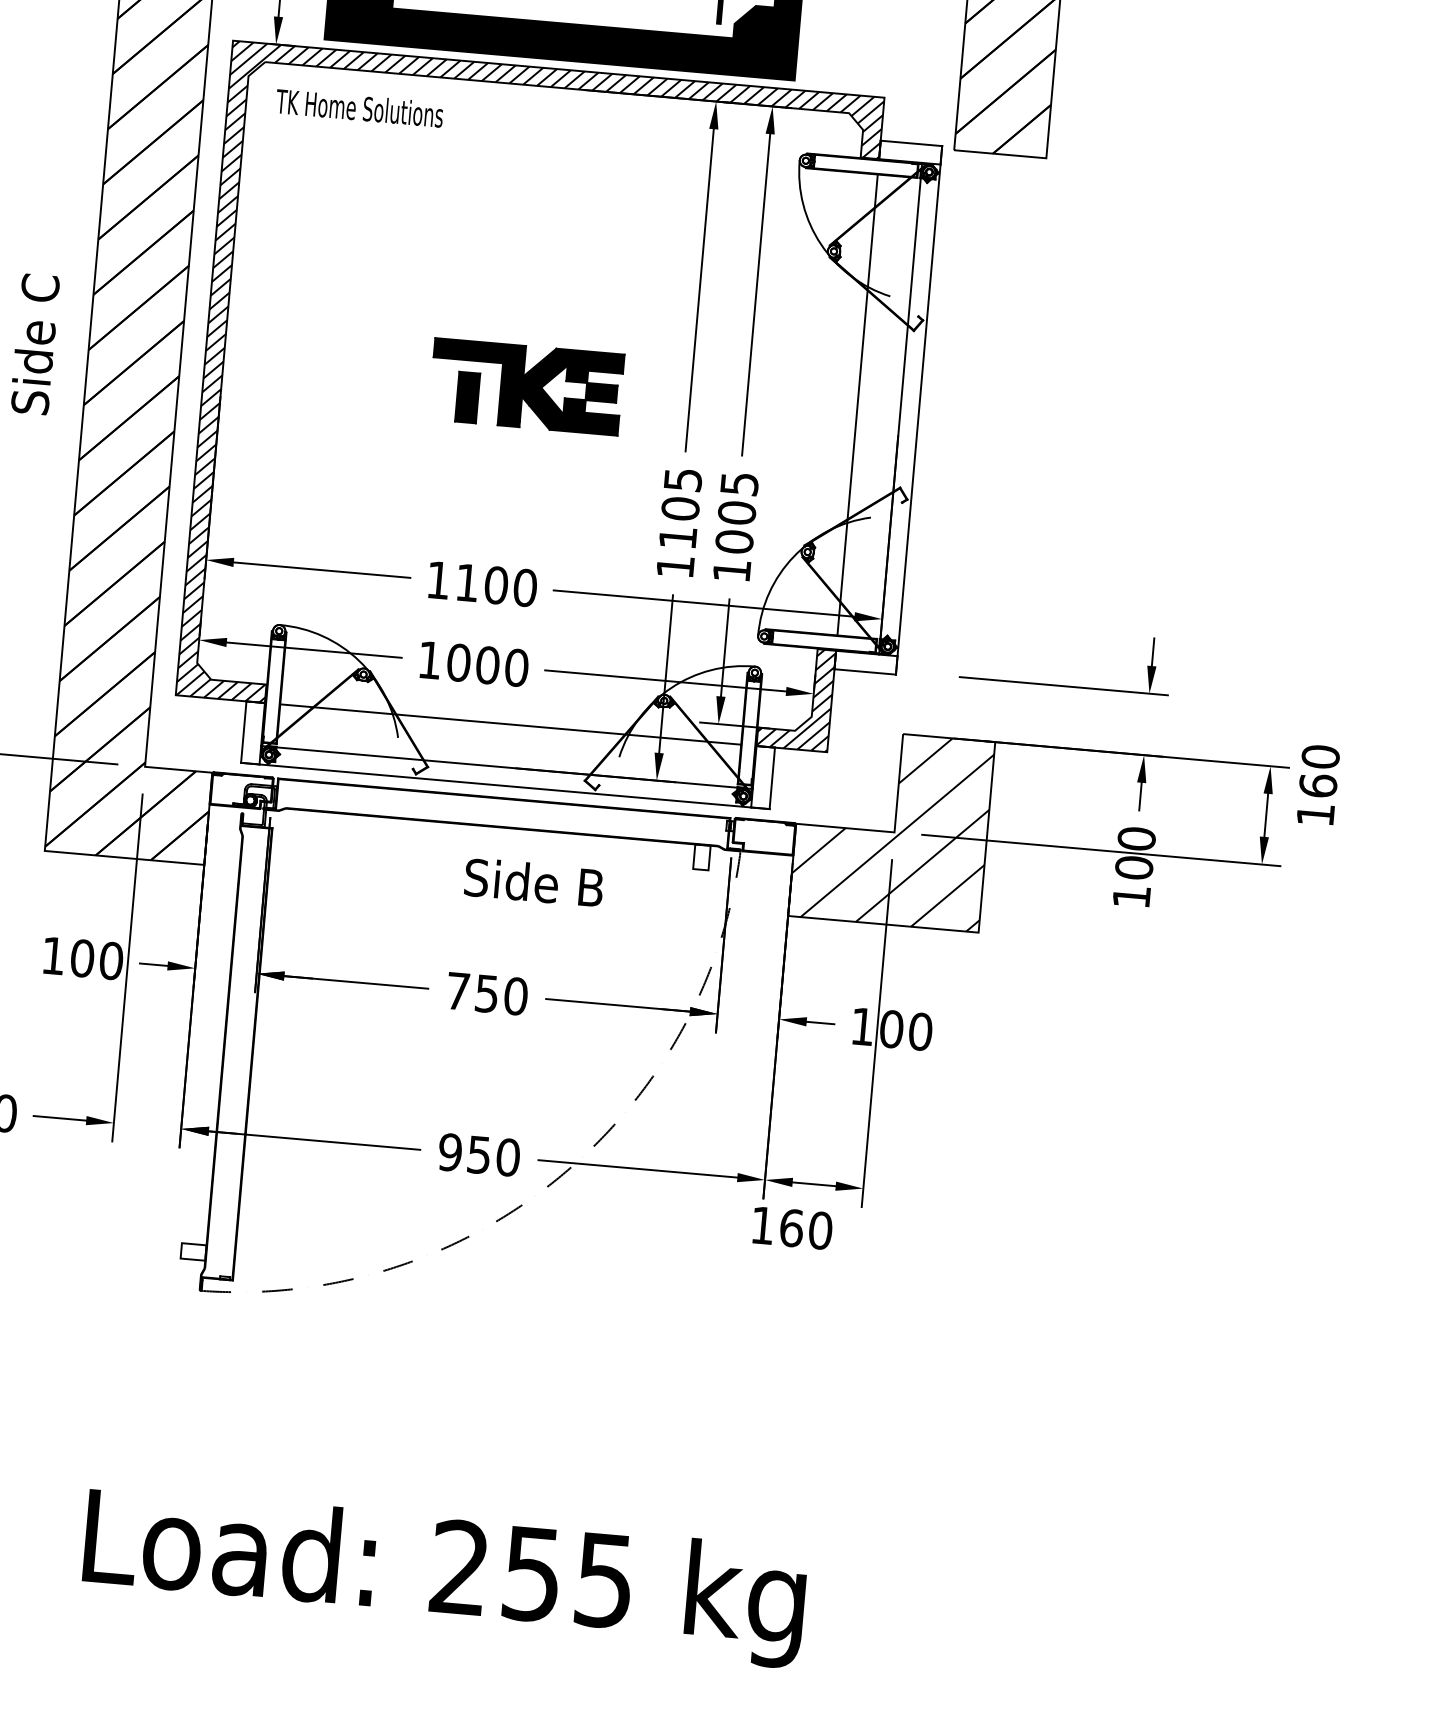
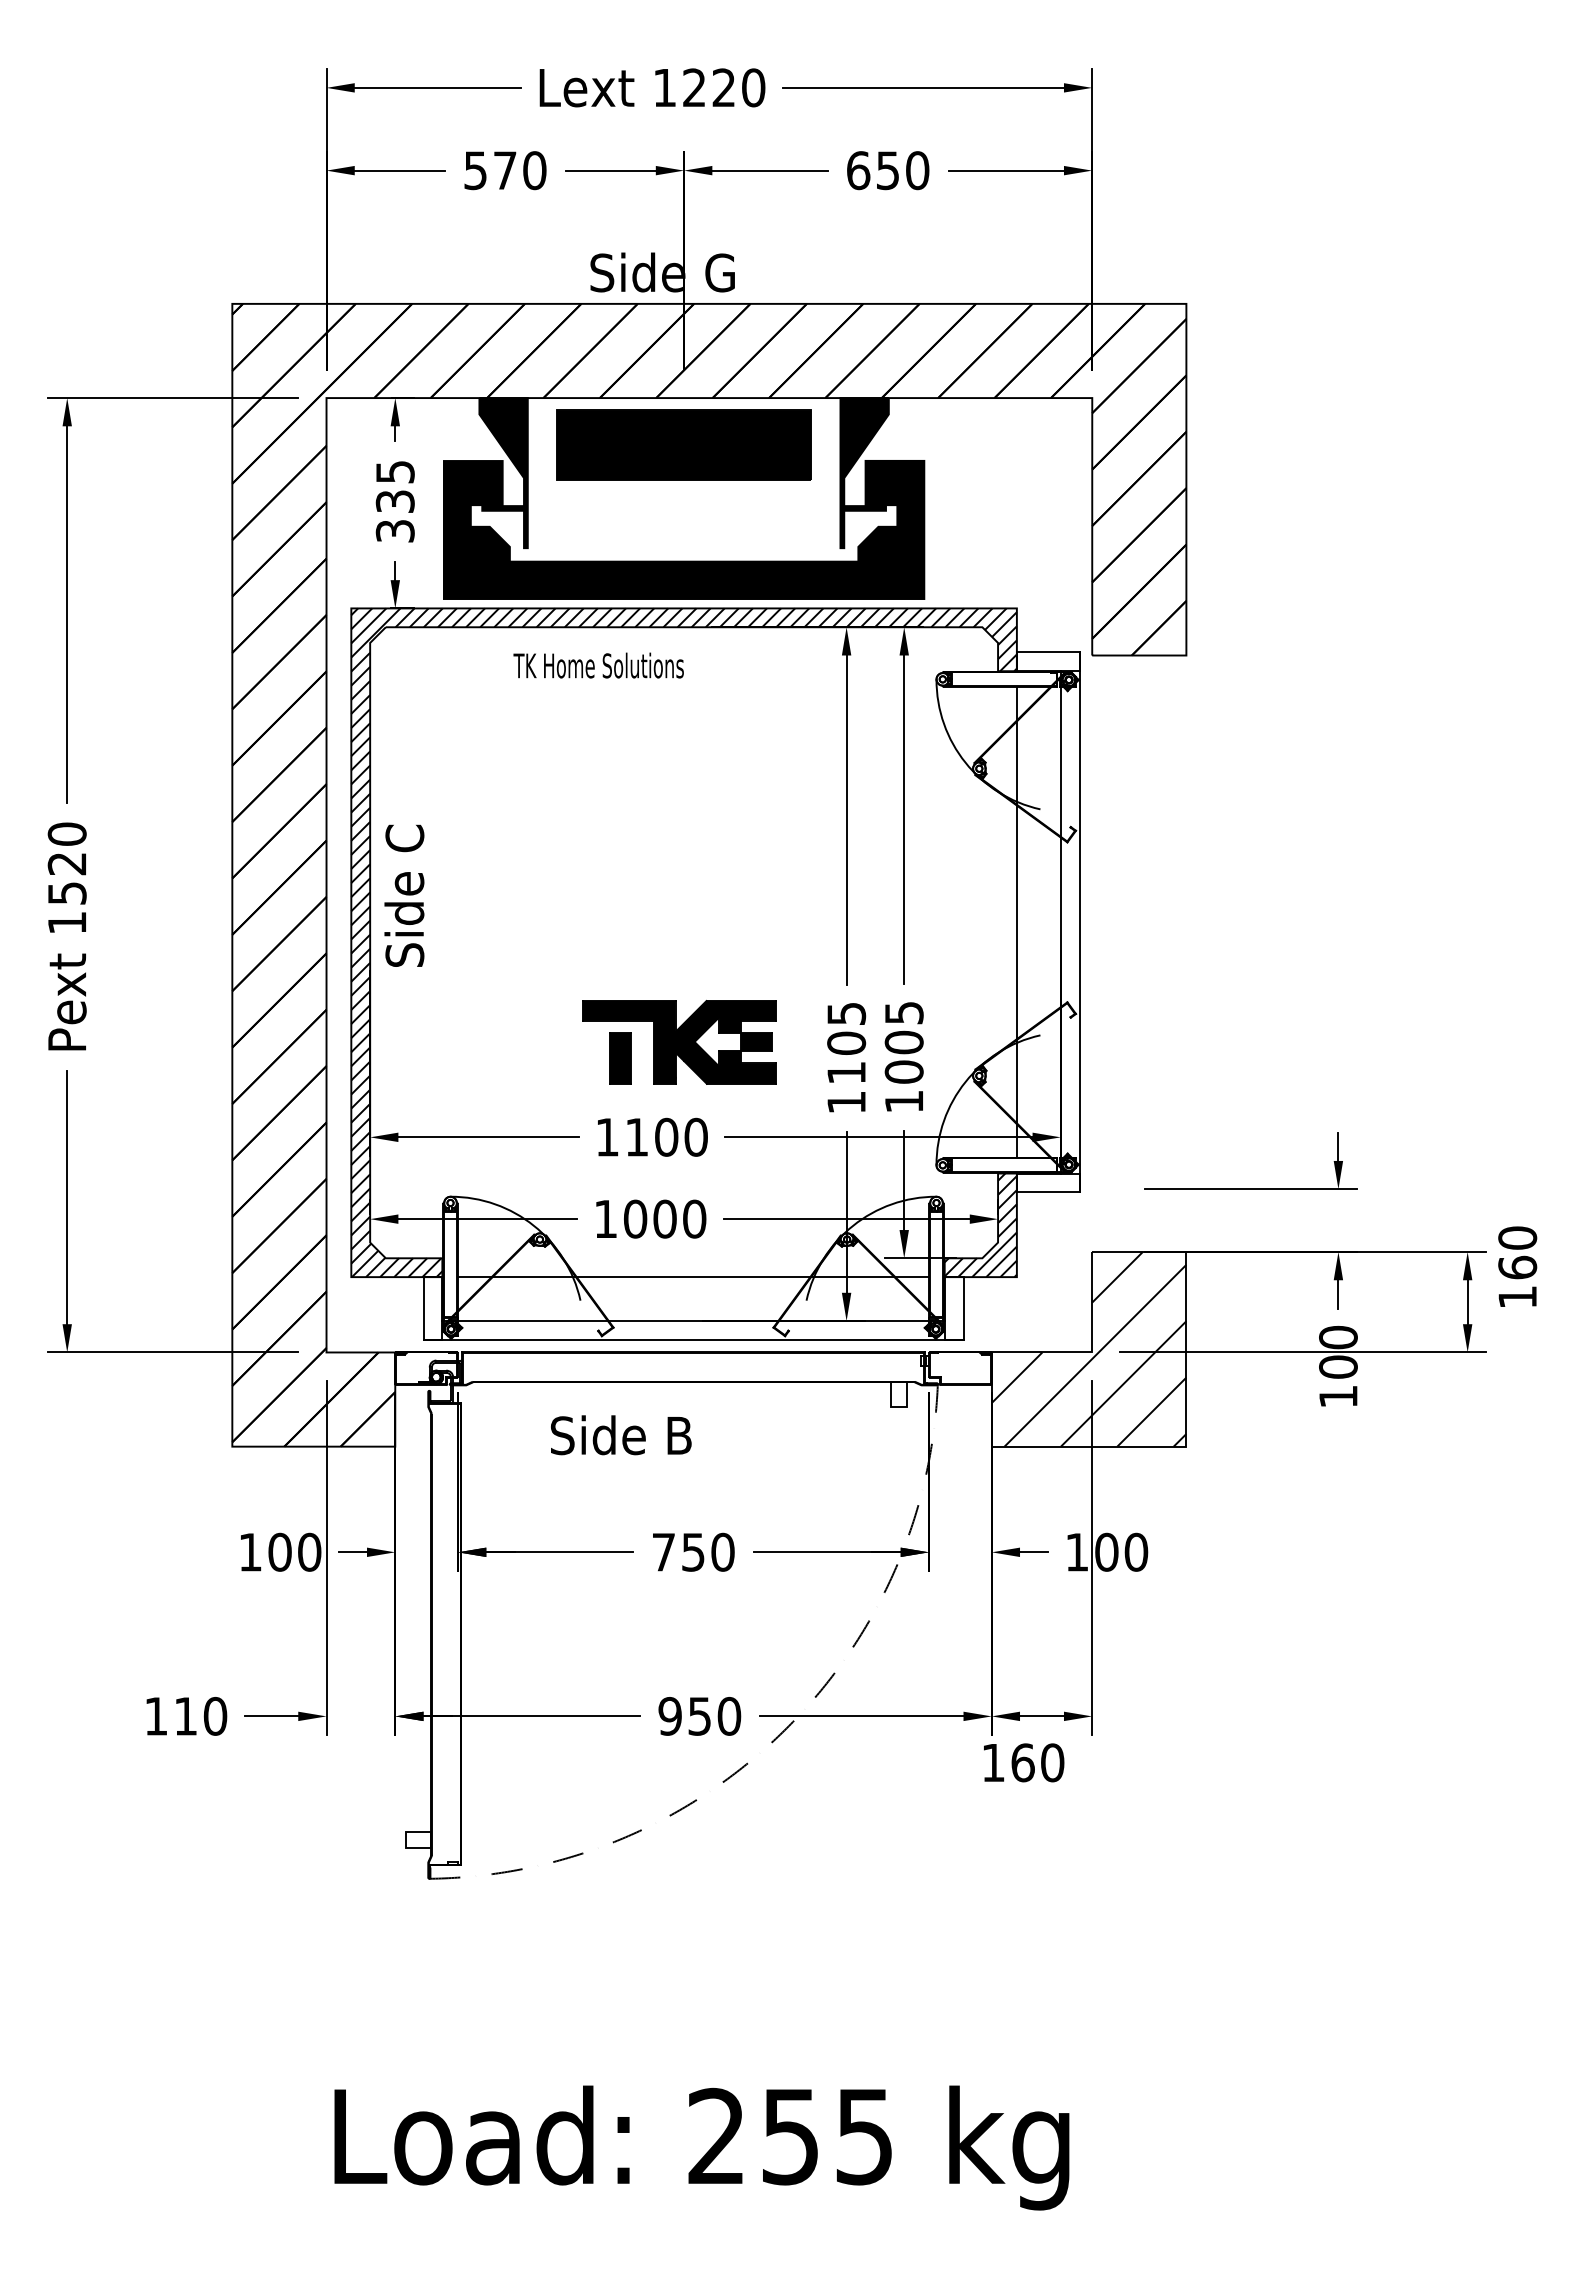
text: (359, 108) -> (598, 665), moved
text: (35, 344) -> (404, 895), moved
part: (526, 386) -> (679, 1042), moved
text: (534, 882) -> (621, 1435), moved

